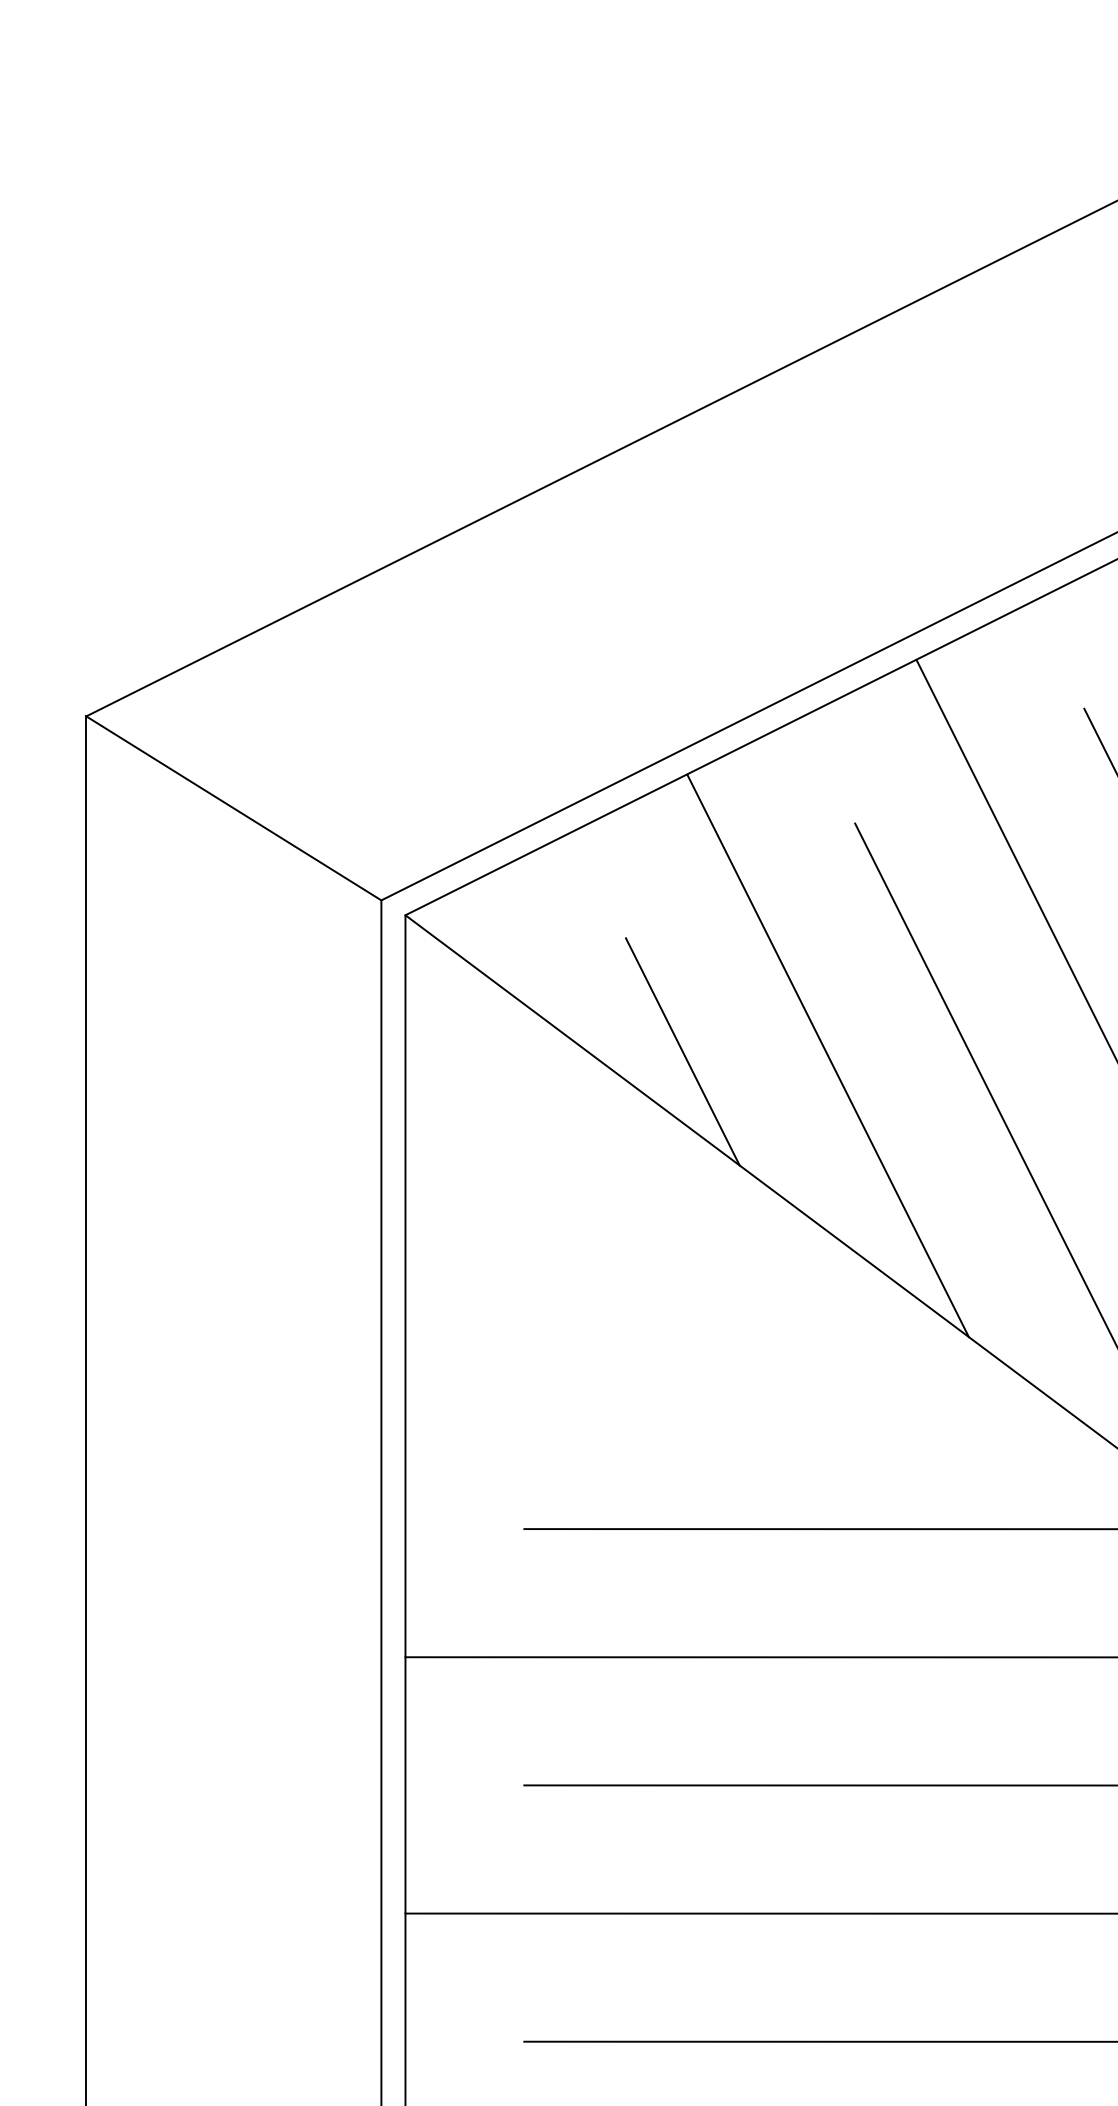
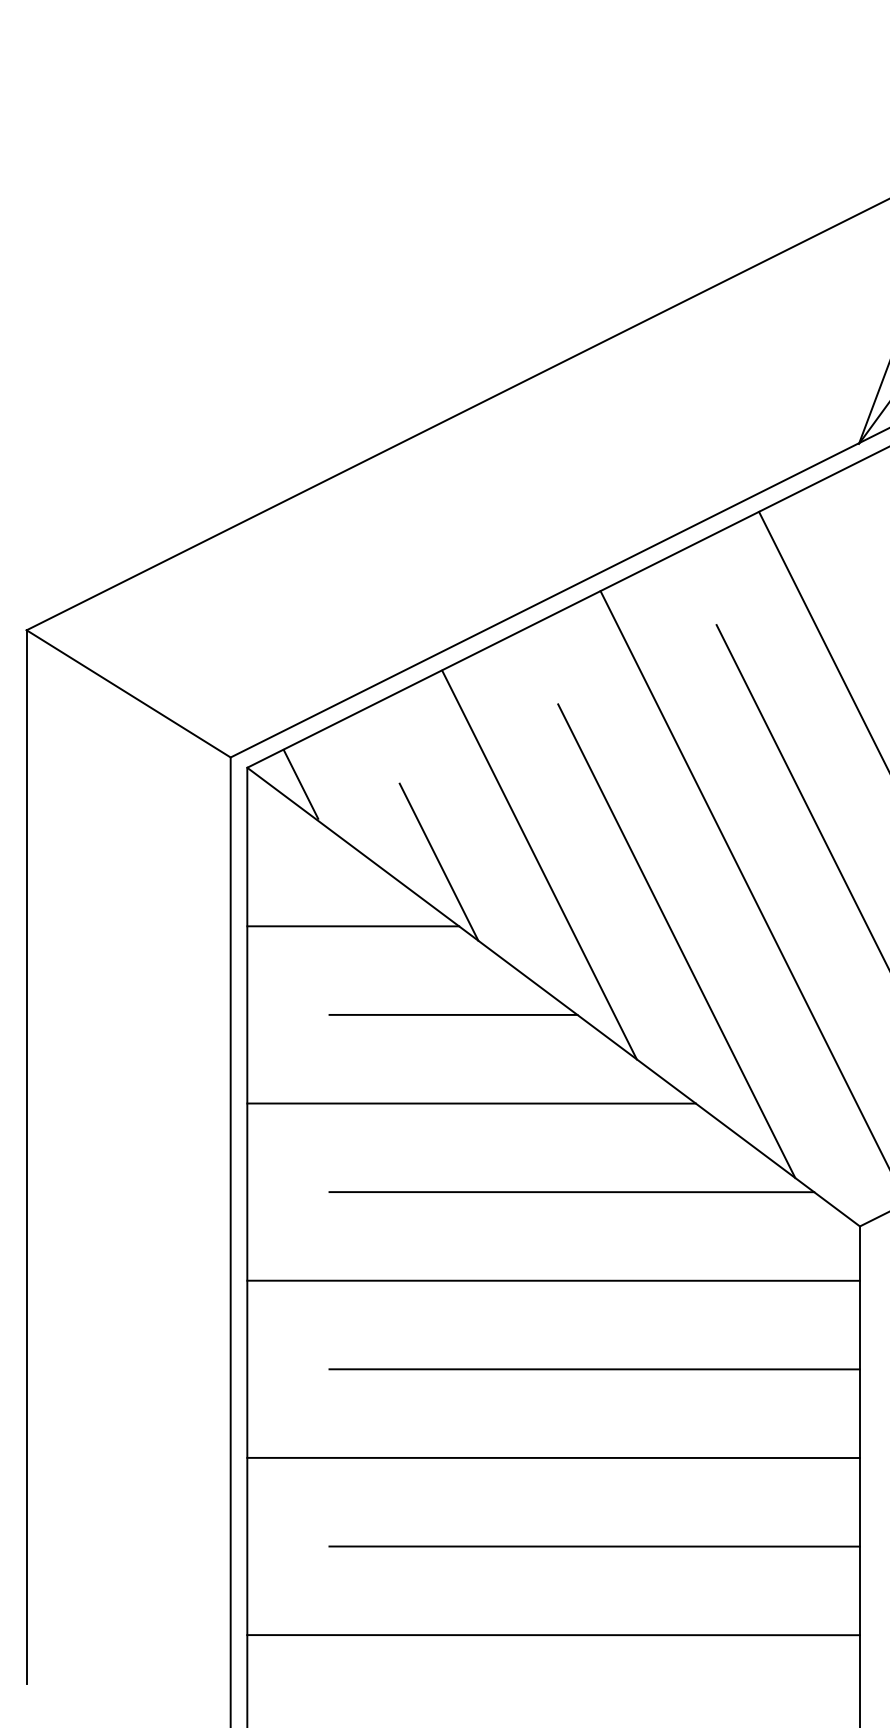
line: (482, 938) -> (300, 783), added
line: (559, 1144) -> (353, 926), added
line: (703, 1272) -> (453, 1014), added
line: (729, 1400) -> (471, 1103), added

